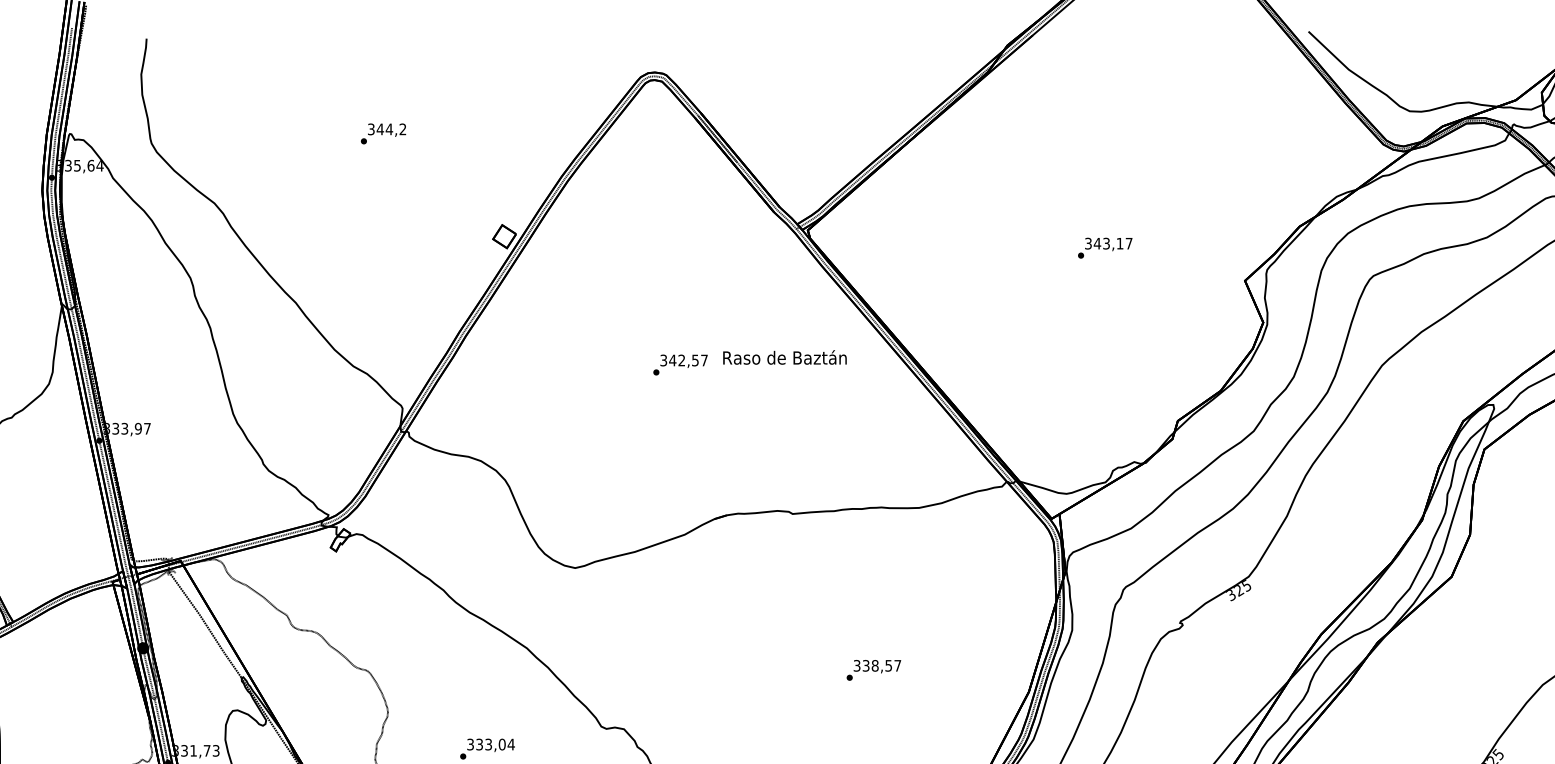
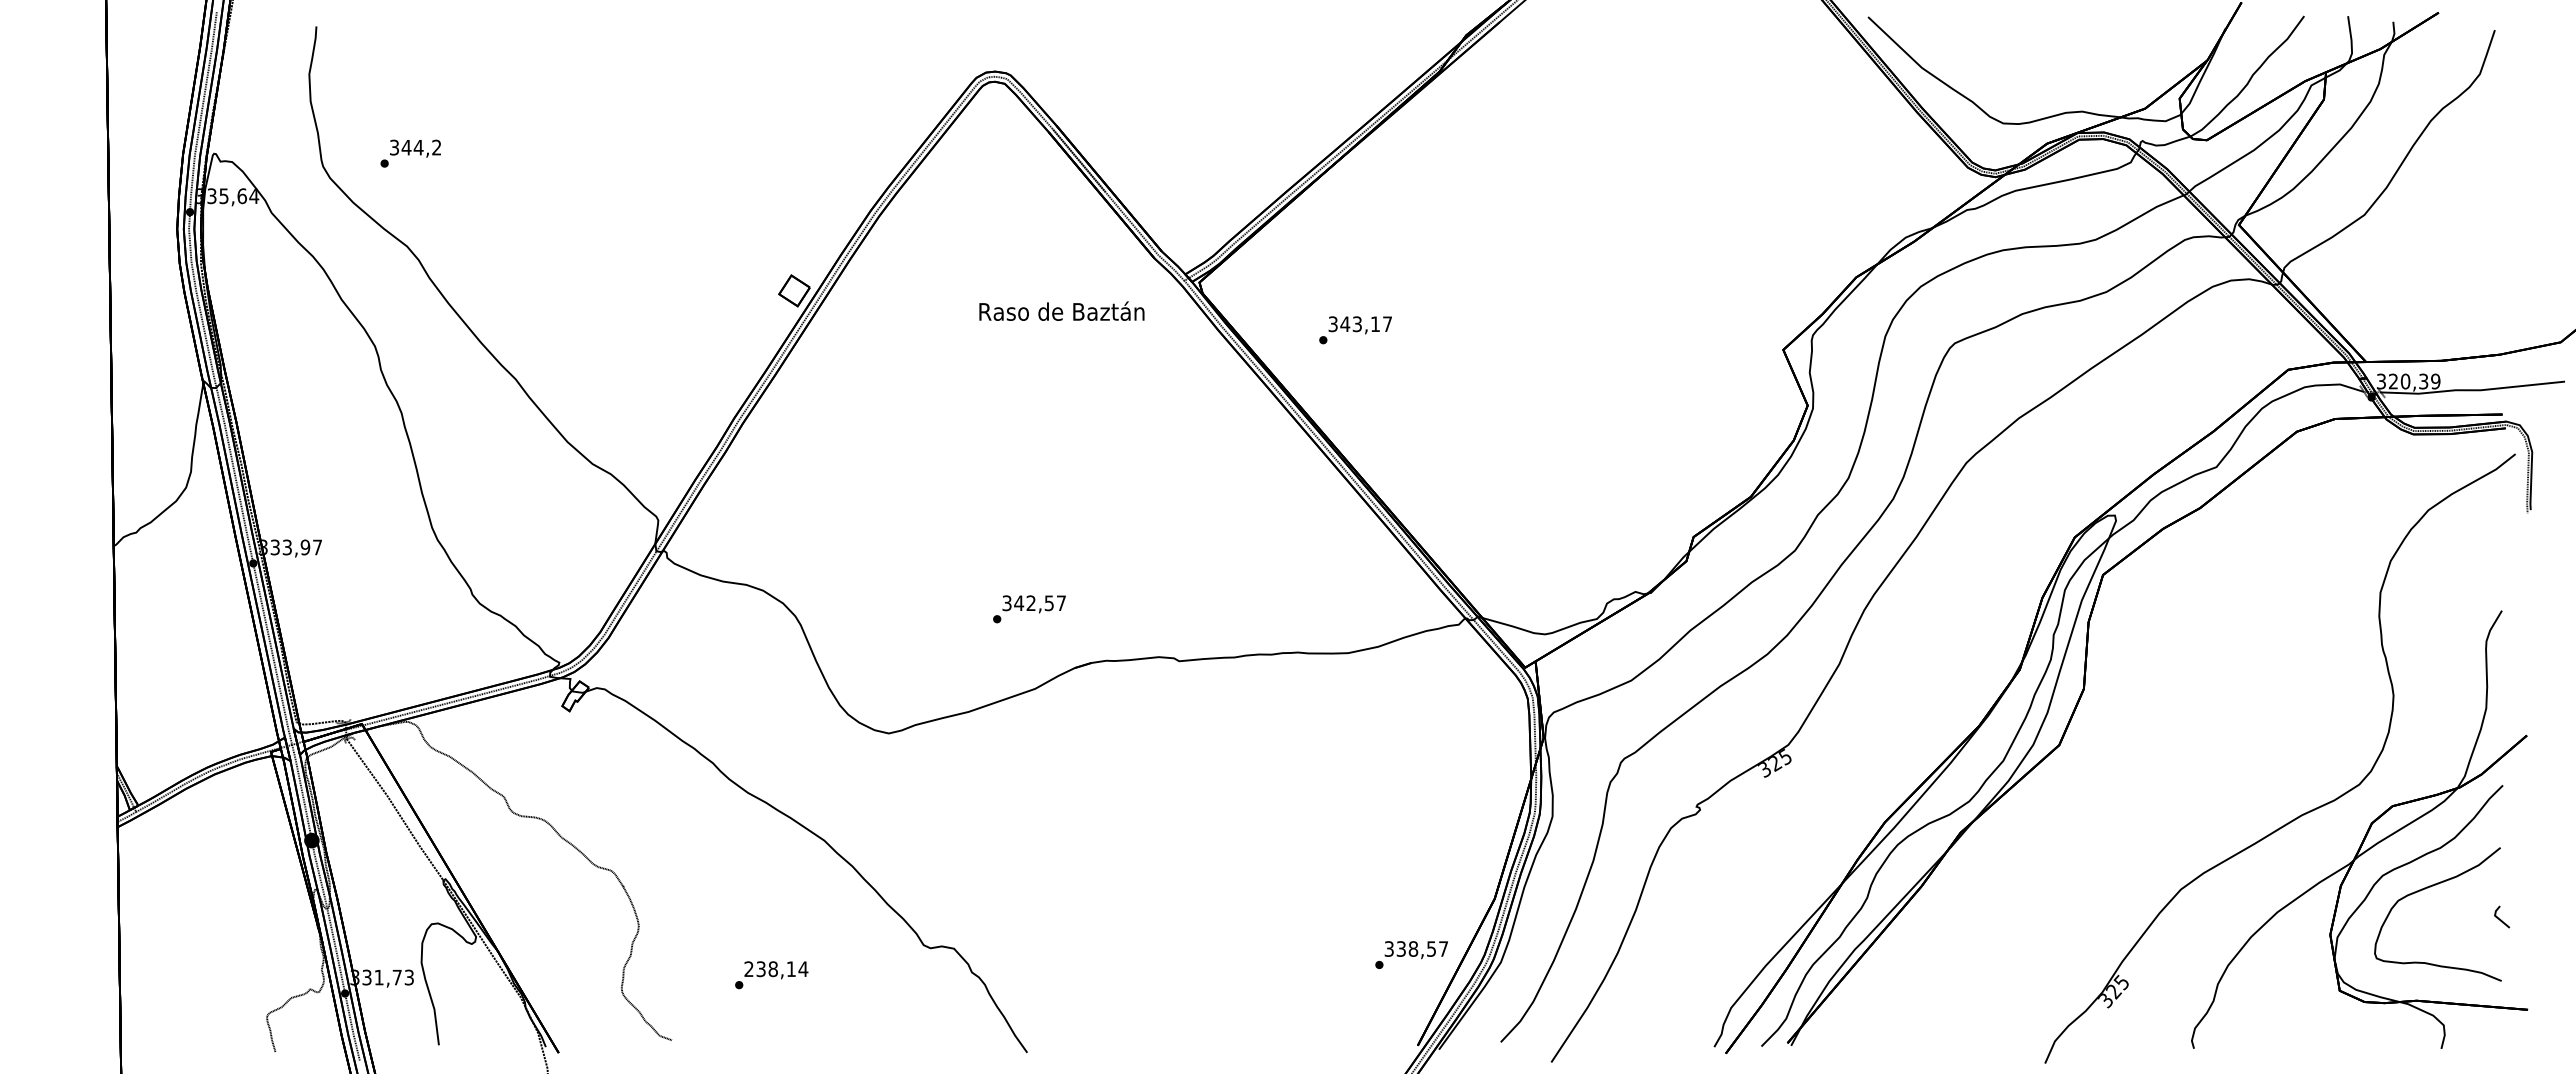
text: (383, 133) -> (410, 153), moved
text: (1105, 248) -> (1355, 330), moved
text: (784, 356) -> (1061, 310), moved
text: (680, 365) -> (1029, 609), moved
text: (873, 669) -> (1411, 954), moved
text: (486, 744) -> (770, 969), 333,04 -> 238,14

